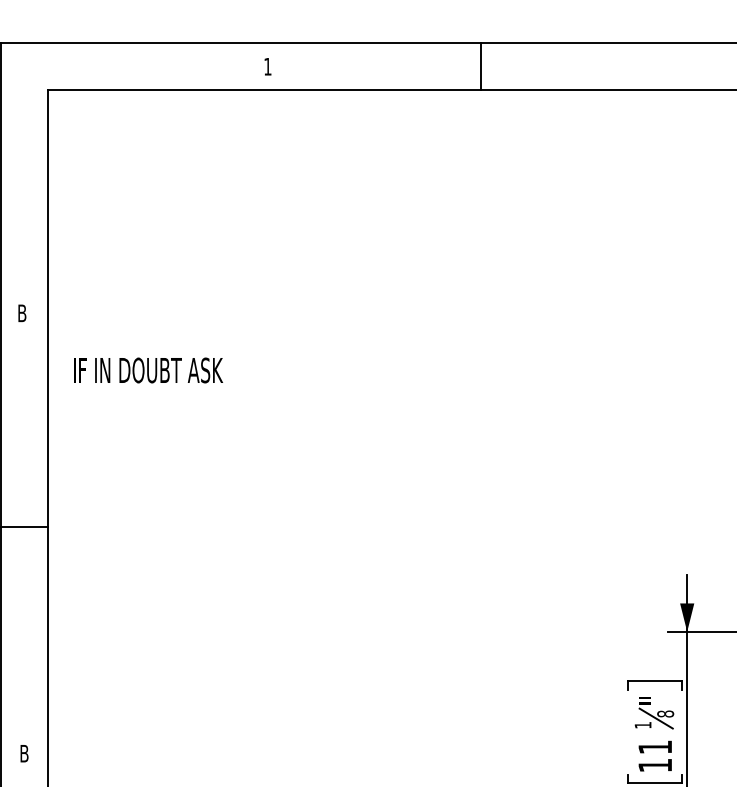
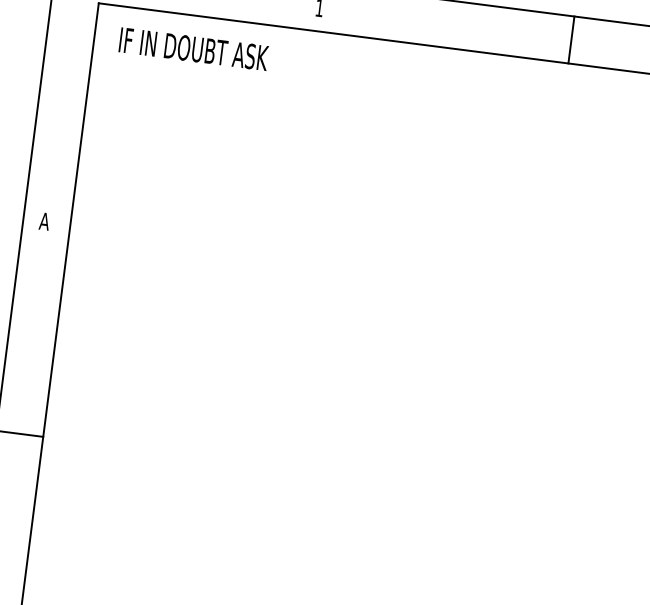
line: (480, 66) -> (571, 40), moved
text: (22, 313) -> (44, 221), B -> A
text: (148, 370) -> (194, 49), moved

